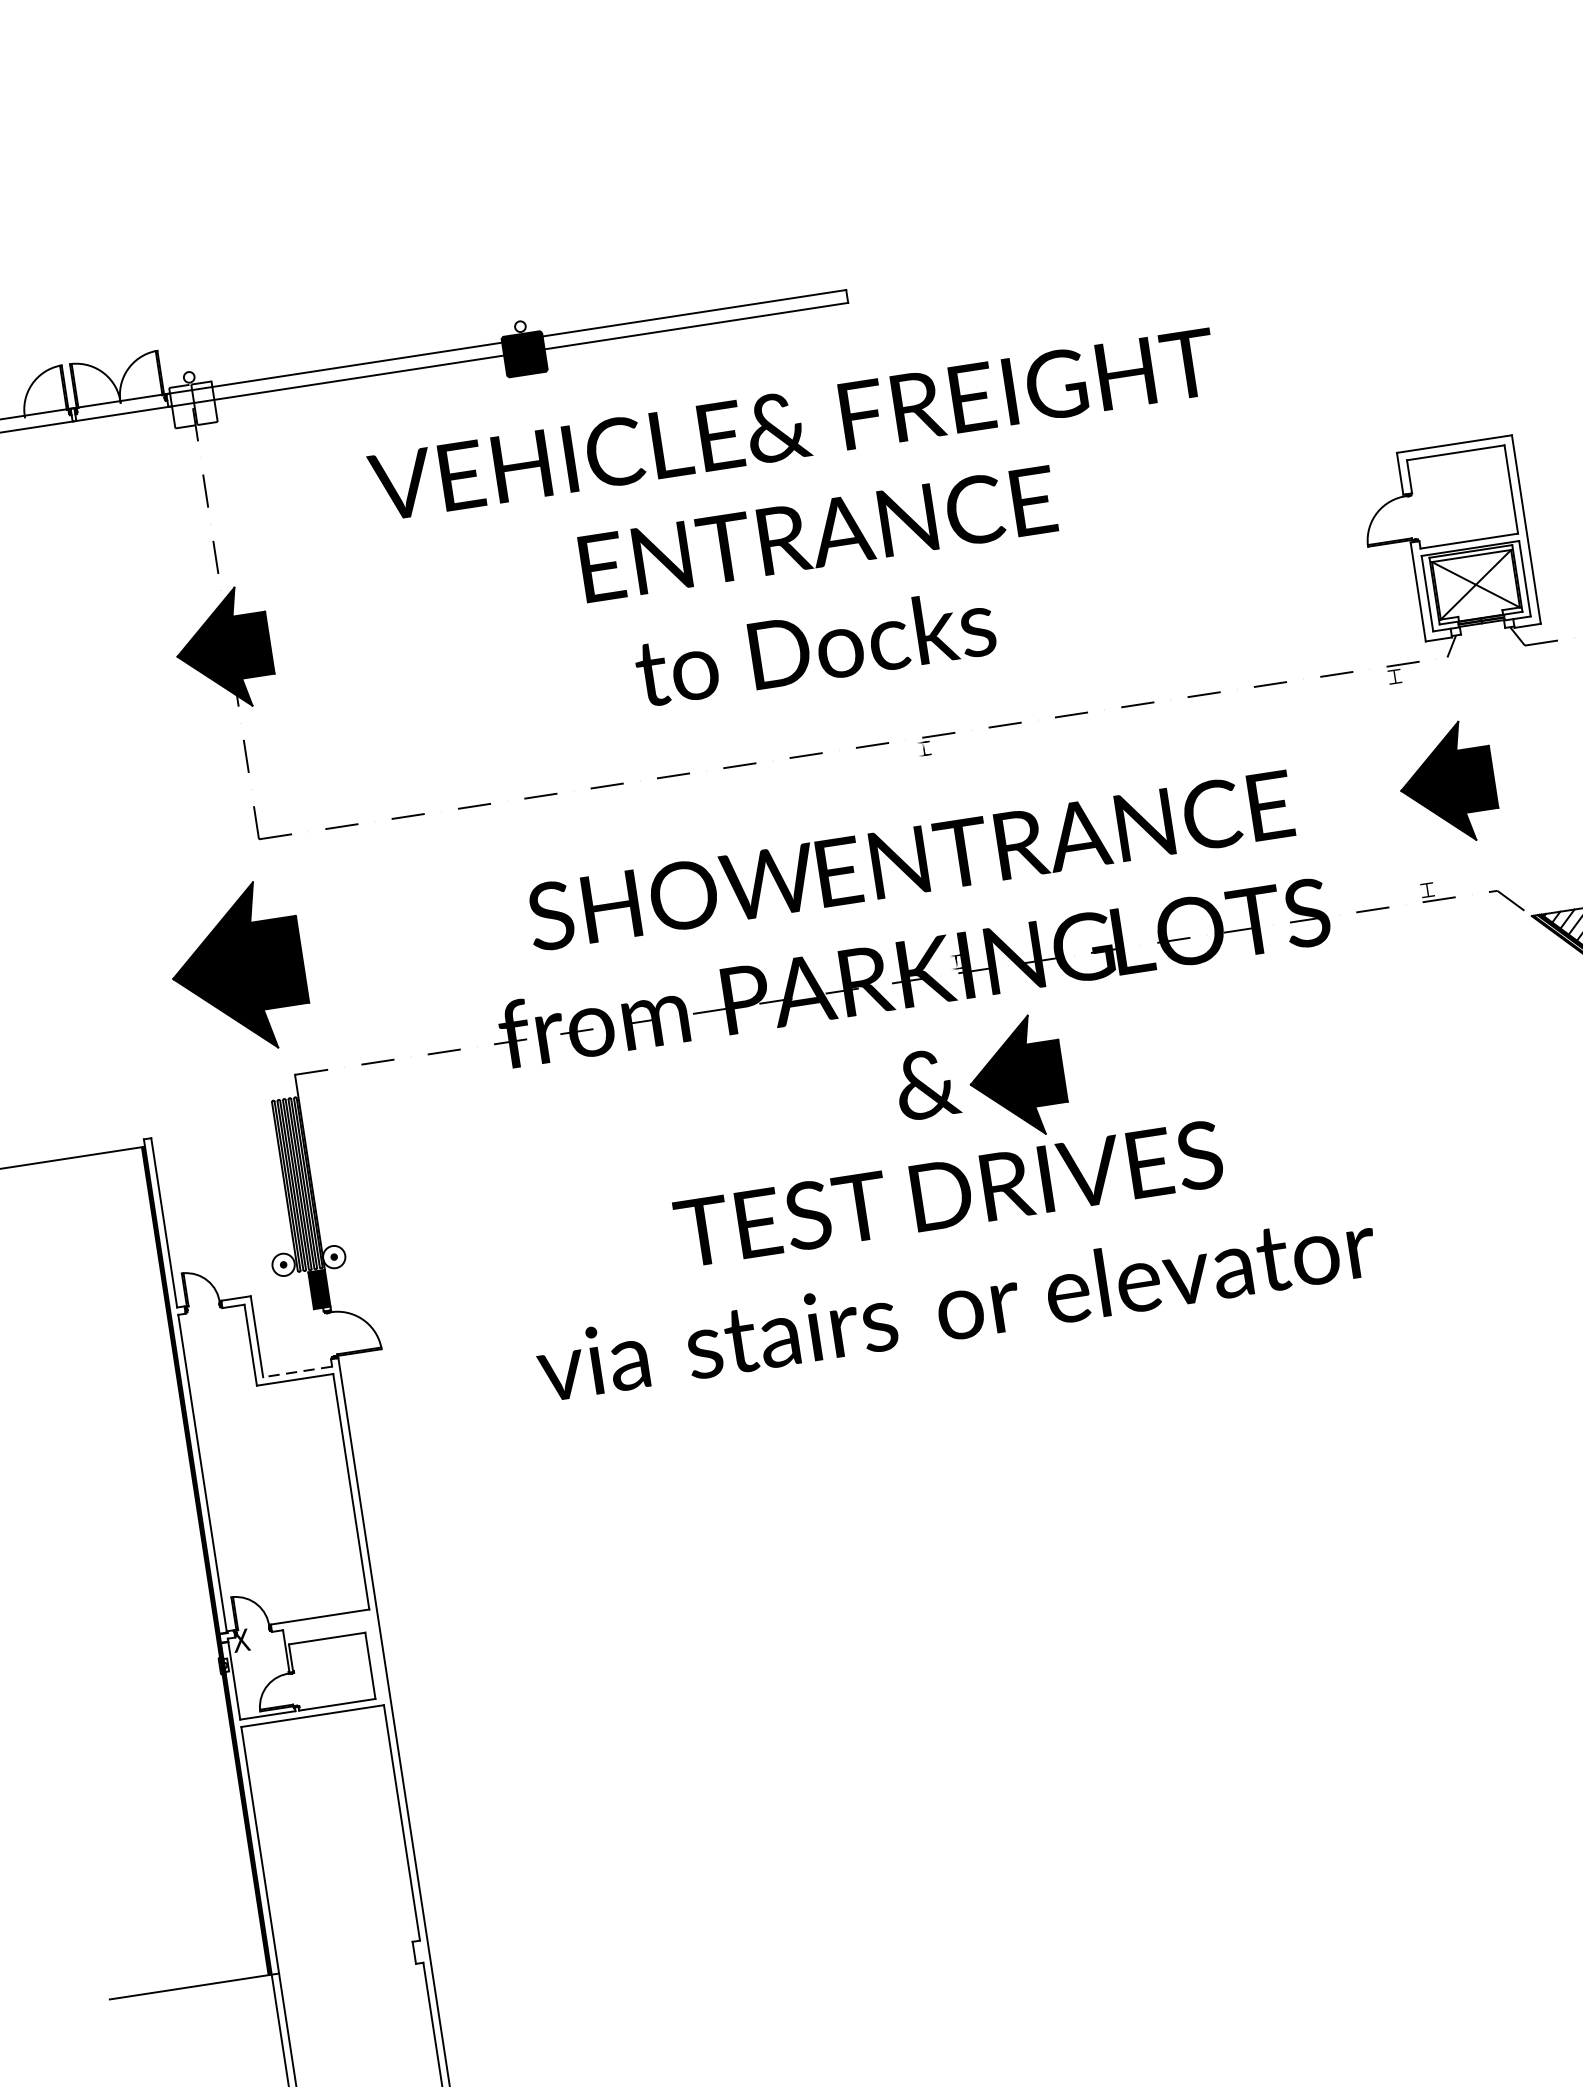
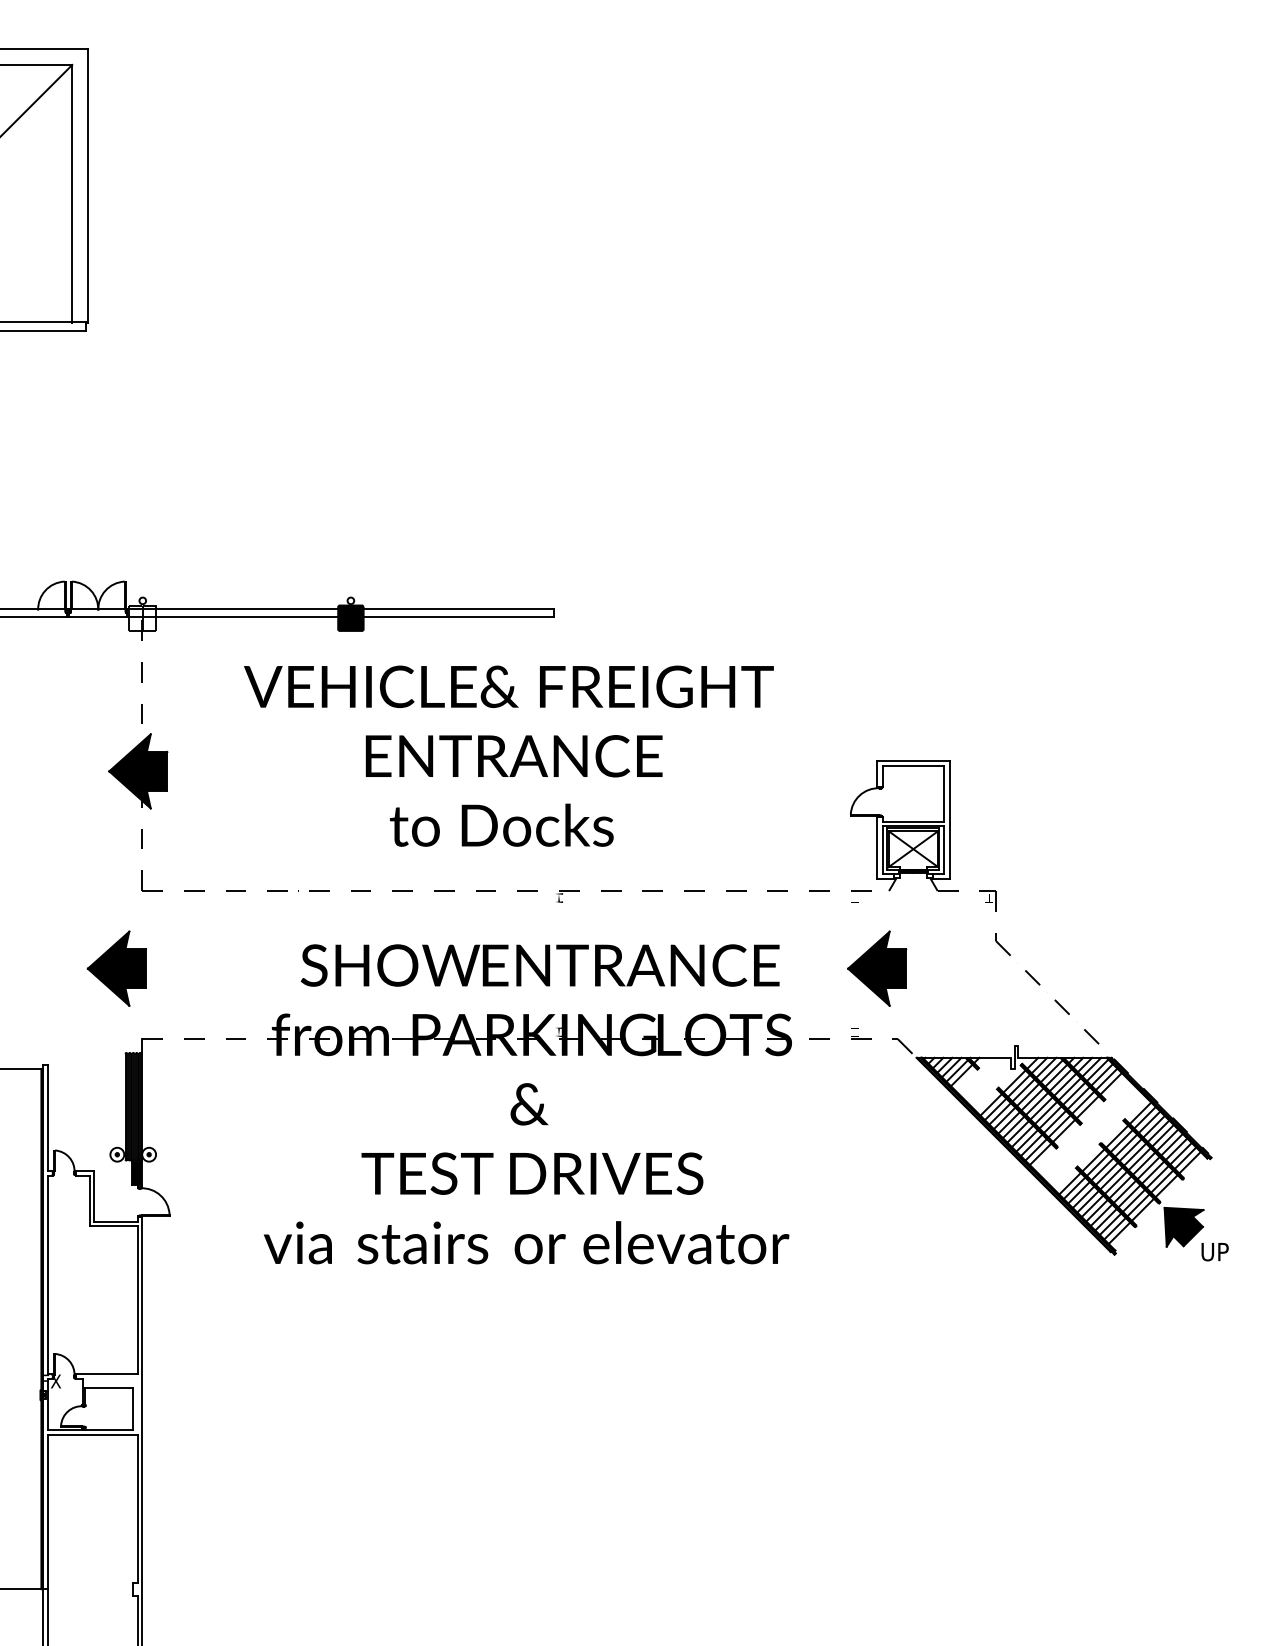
part: (236, 968) -> (116, 968), size x0.71
part: (1017, 1077) -> (585, 1108), removed
line: (296, 1371) -> (115, 1221), dashed -> solid

